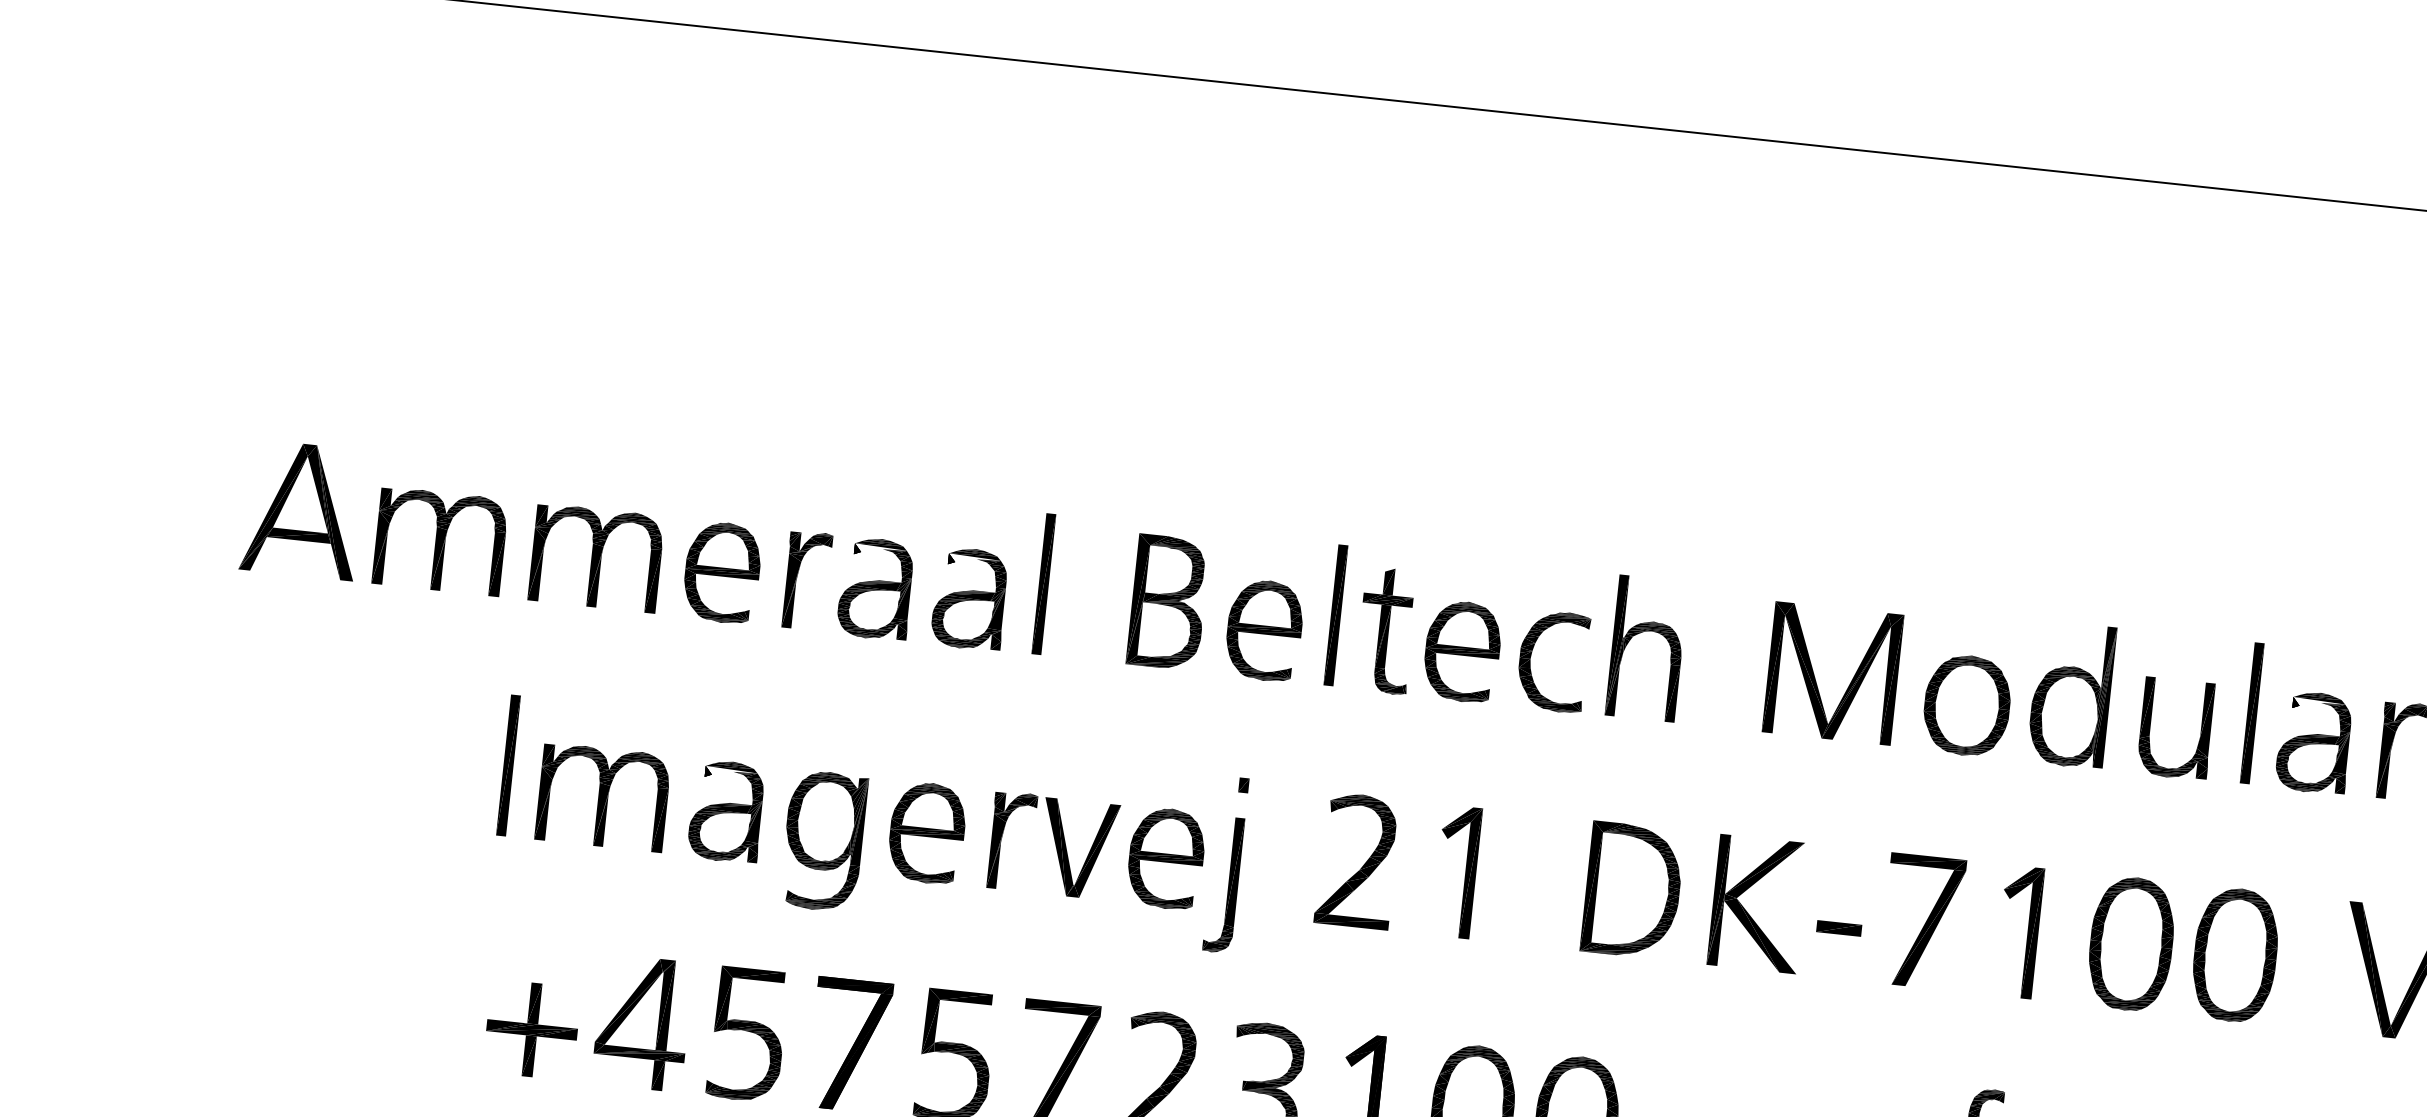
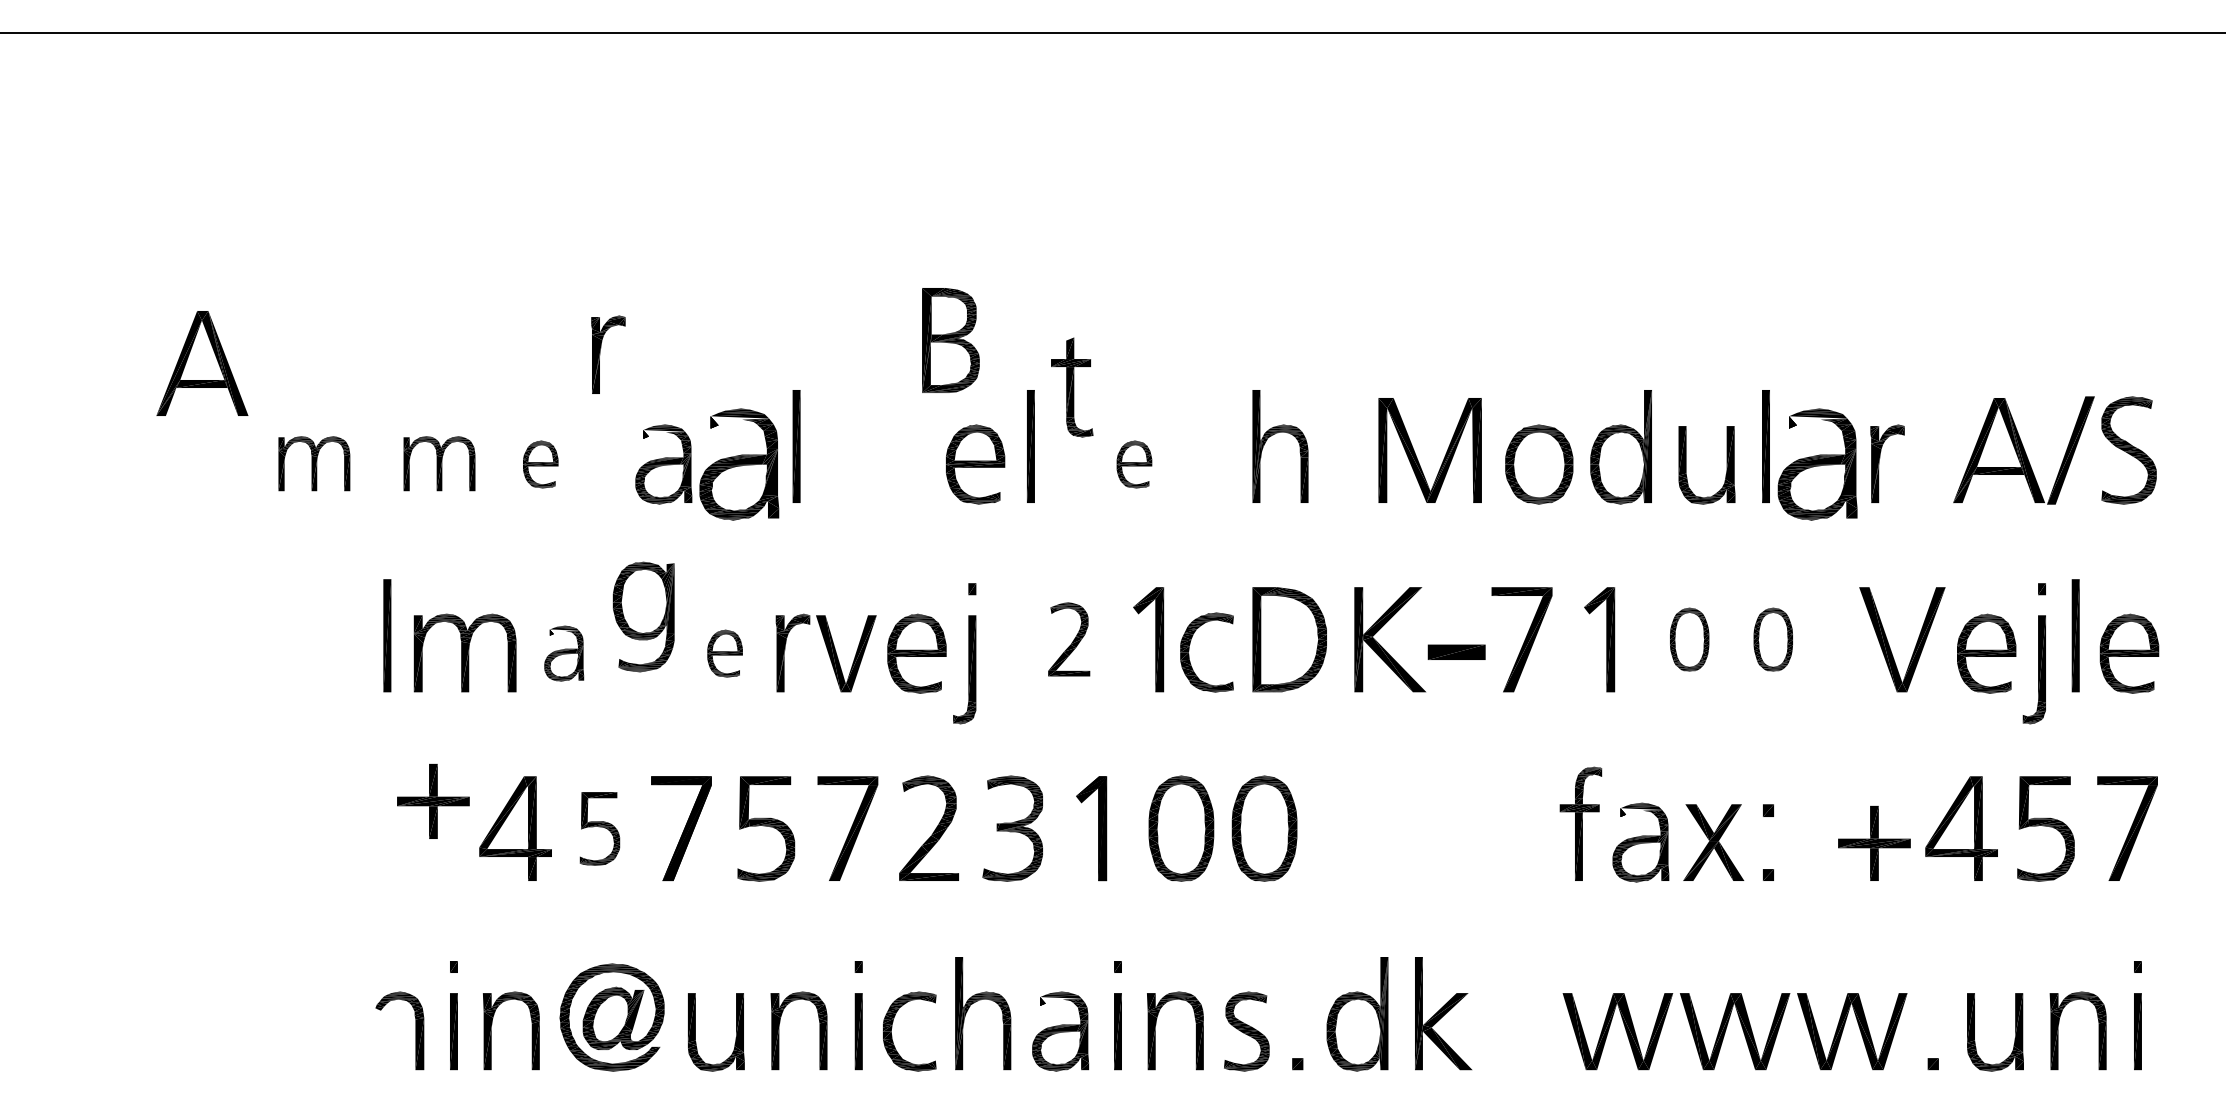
part: (302, 509) -> (202, 363), moved
part: (440, 541) -> (314, 463), size x0.7
part: (596, 557) -> (439, 463), size x0.7
part: (722, 572) -> (540, 464), size x0.6
part: (797, 579) -> (600, 354), moved
part: (969, 598) -> (738, 464), size x1.4
part: (1167, 602) -> (950, 340), moved
part: (1386, 630) -> (1072, 387), moved
part: (1462, 651) -> (1134, 464), size x0.6
part: (1531, 657) -> (1189, 651), moved
part: (2314, 742) -> (1817, 464), size x1.4
part: (725, 811) -> (563, 653), size x0.7
part: (926, 832) -> (724, 653), size x0.6
part: (823, 840) -> (643, 616), moved
part: (1358, 861) -> (1069, 639), size x0.7
part: (1839, 927) -> (1456, 651), size x1.6
part: (2131, 943) -> (1689, 639), size x0.6
part: (2235, 954) -> (1773, 639), size x0.6
part: (532, 1029) -> (433, 801), moved
part: (747, 1034) -> (599, 828), size x0.7

